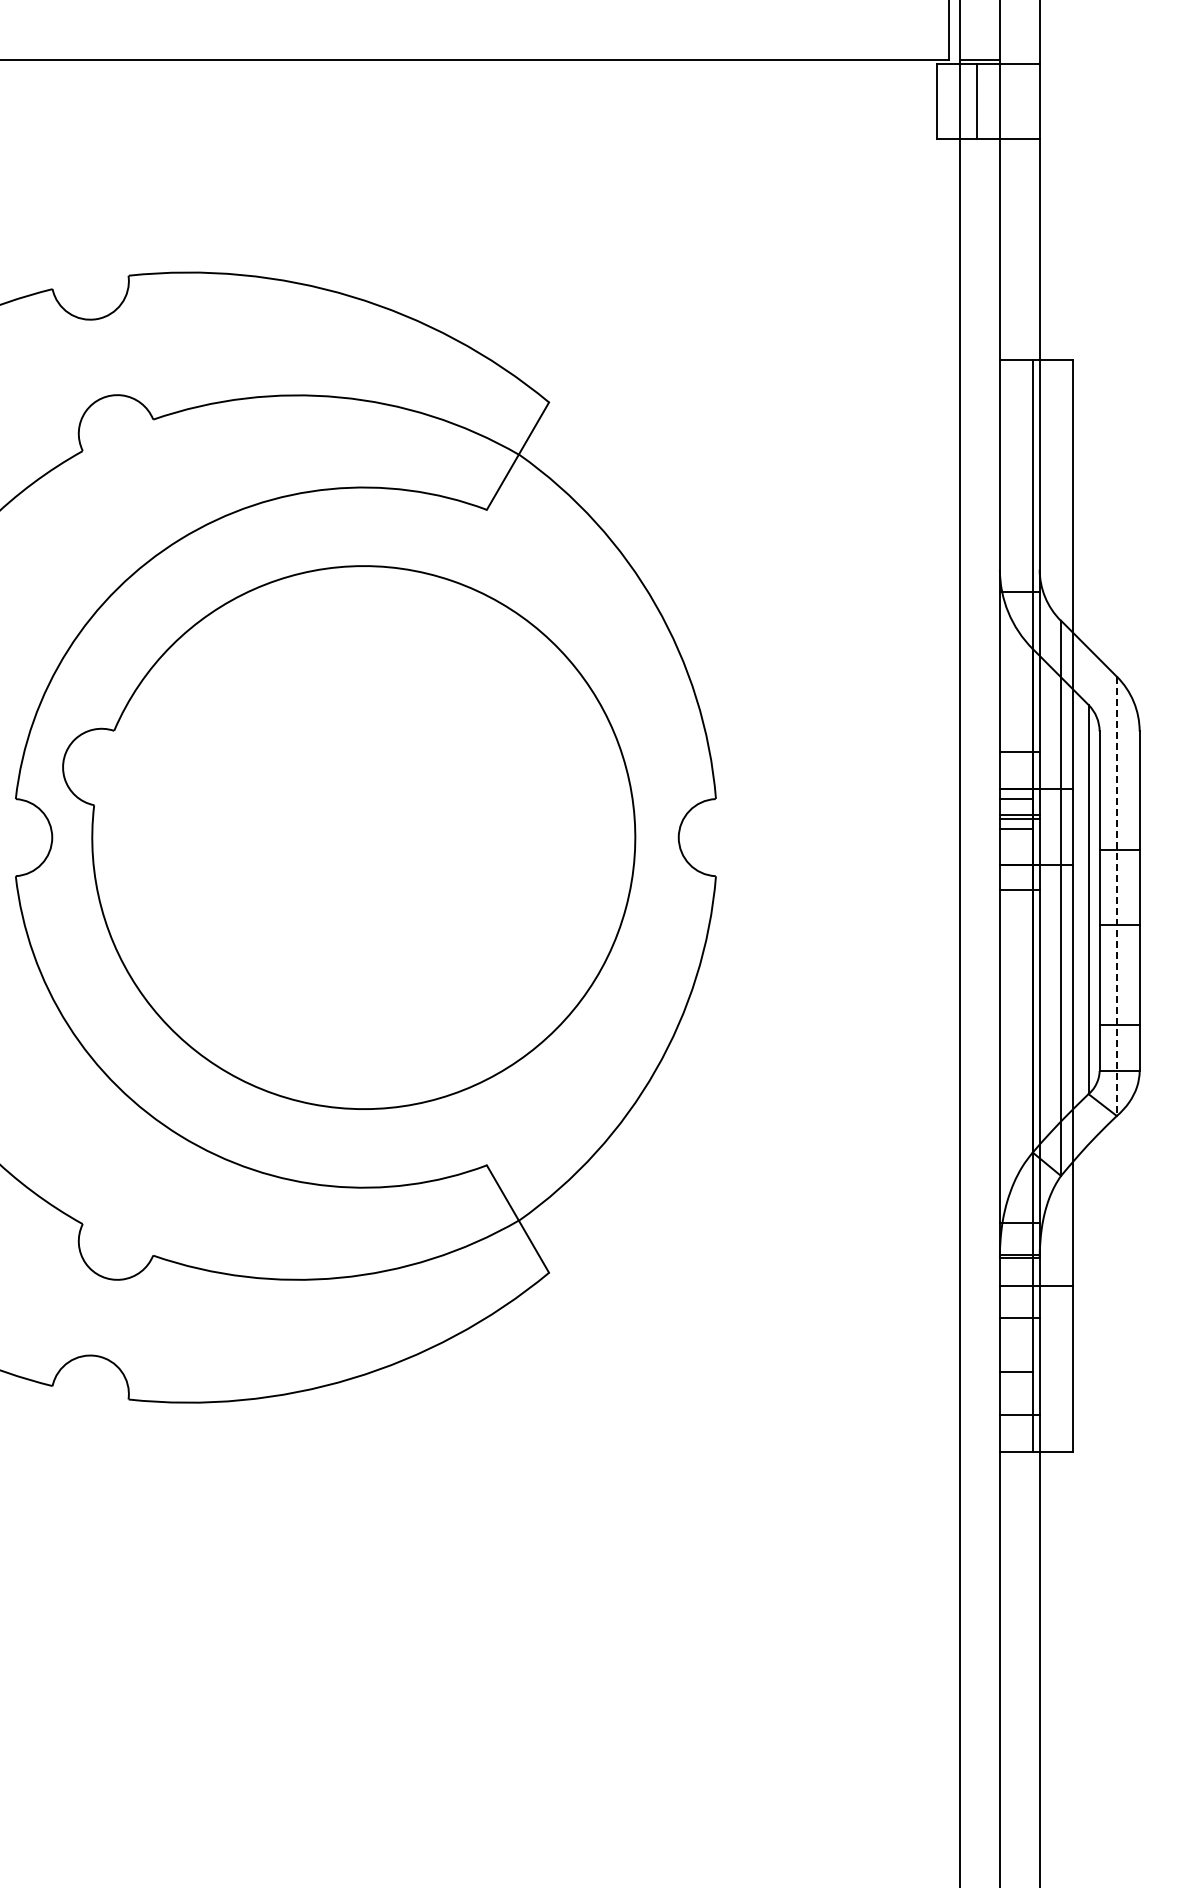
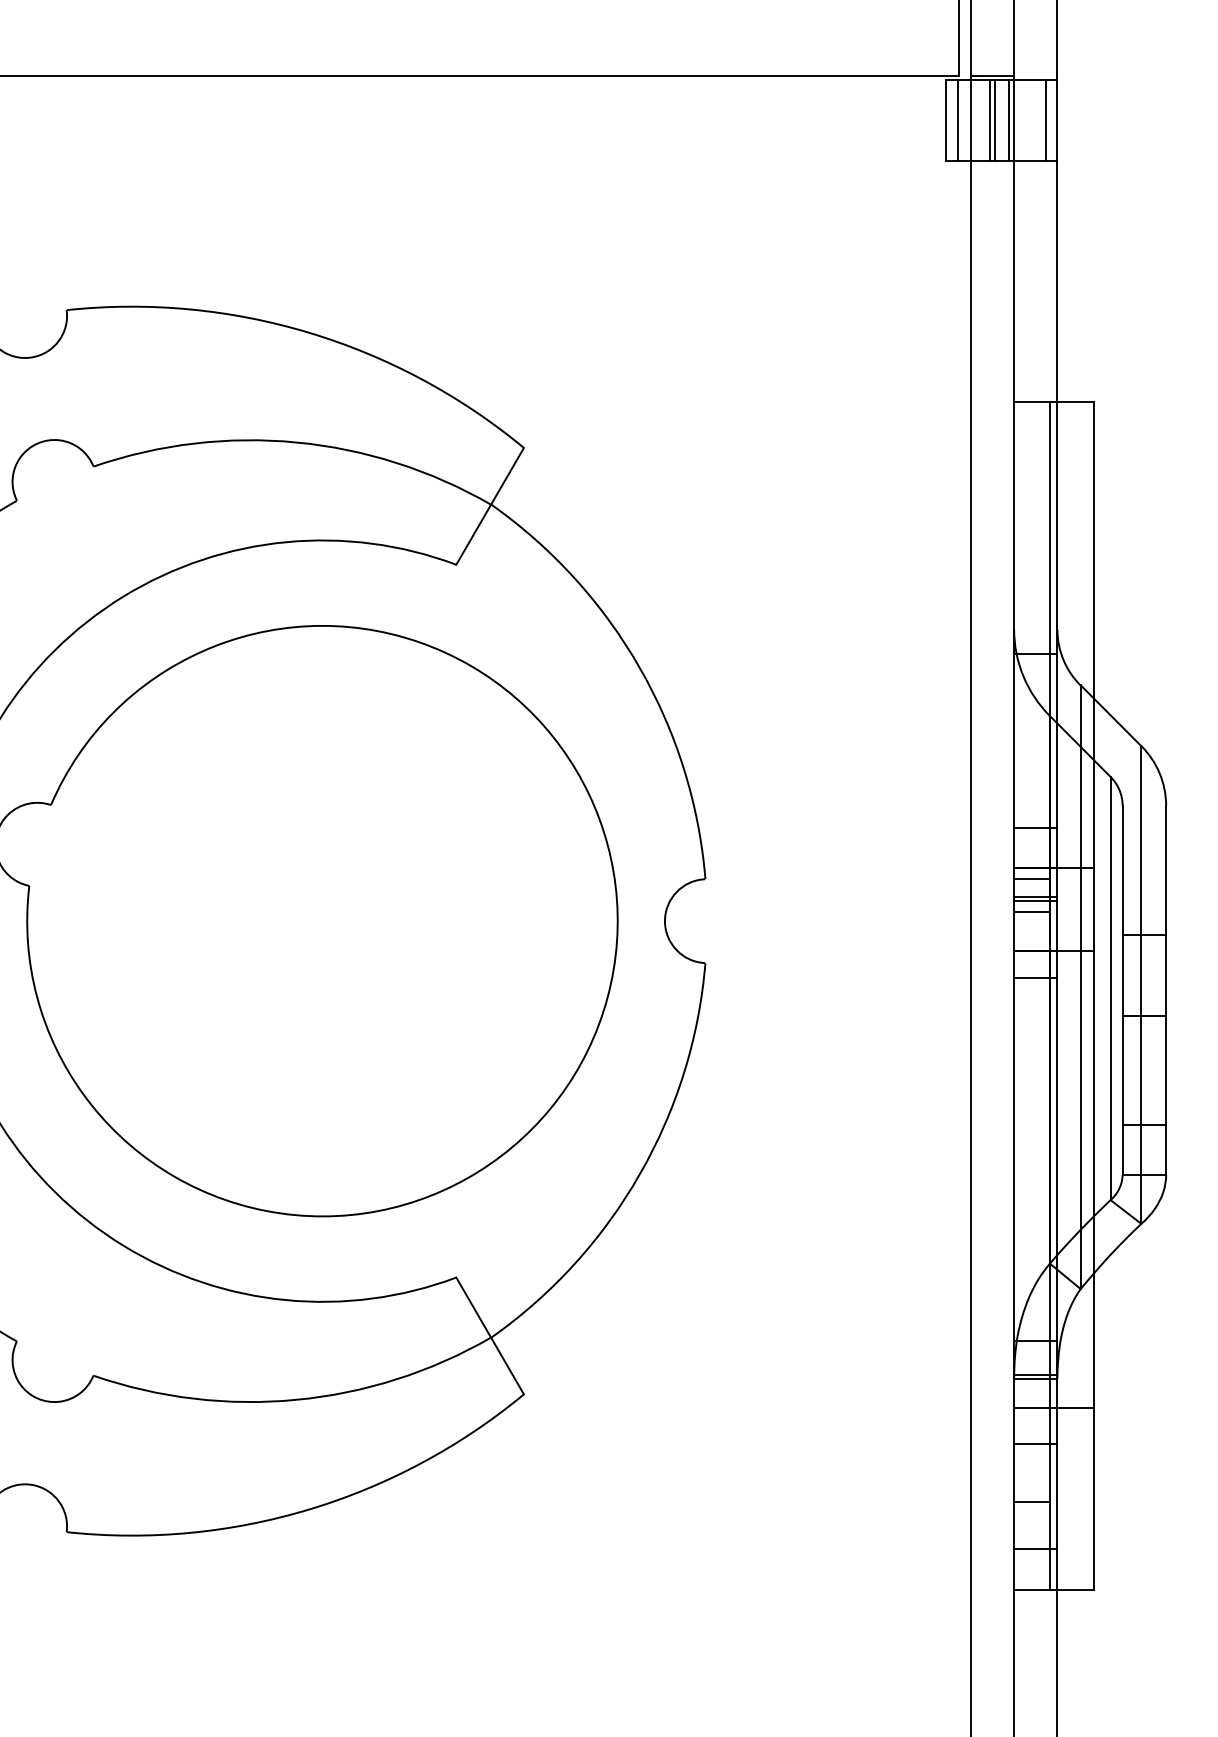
line: (947, 100) -> (957, 119), added
line: (982, 100) -> (995, 119), added
line: (994, 100) -> (1008, 119), added
line: (1029, 100) -> (1046, 119), added
line: (1116, 896) -> (1140, 985), dashed -> solid

